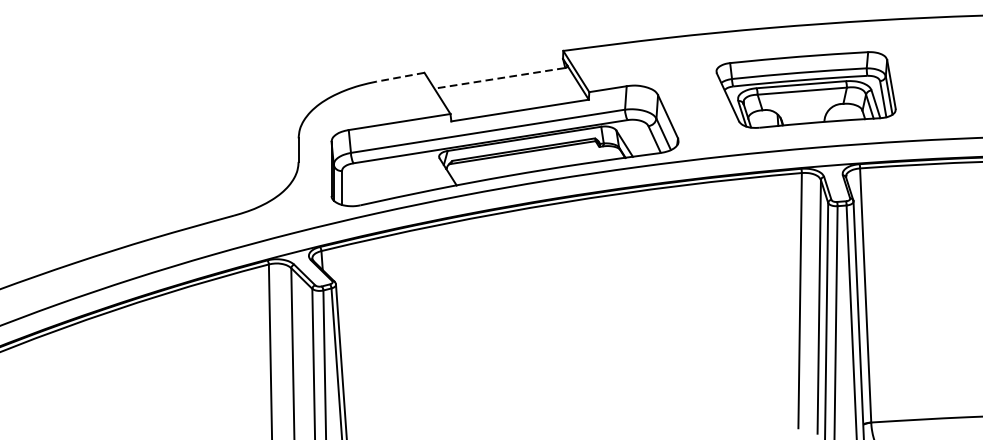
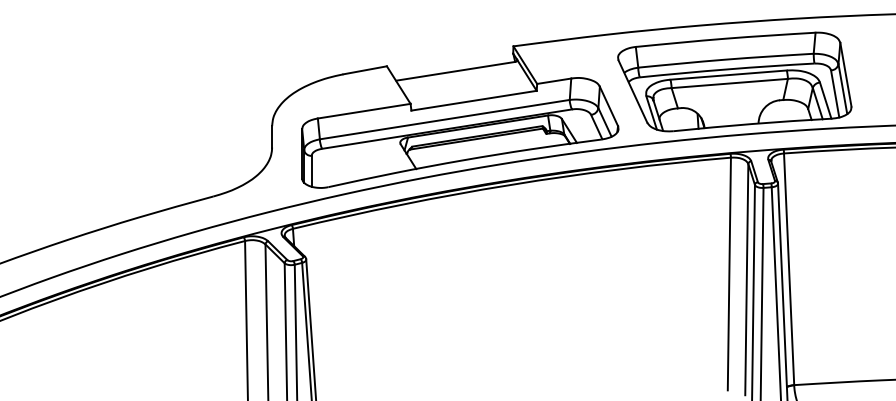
line: (399, 77) -> (364, 70), dashed -> solid
line: (499, 78) -> (455, 71), dashed -> solid
part: (805, 89) -> (734, 81), size x1.43

